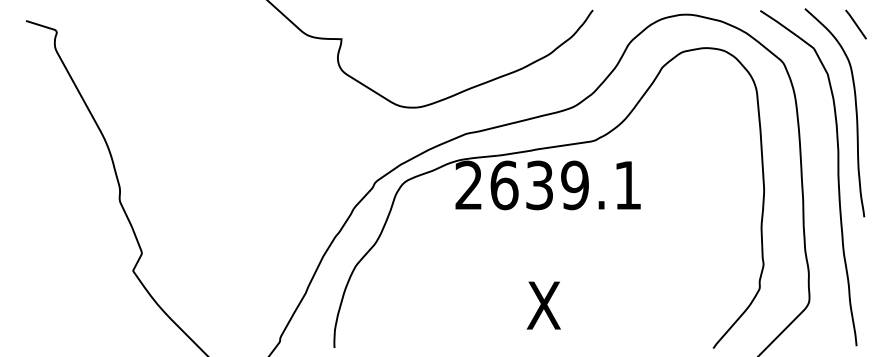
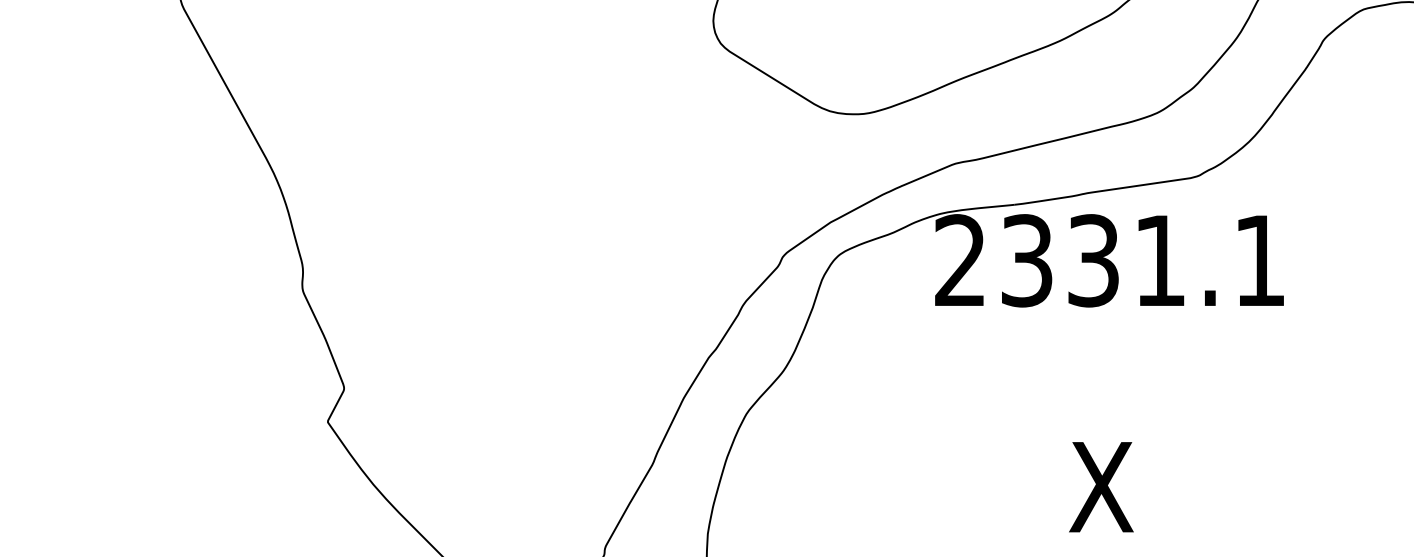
text: (539, 185) -> (1093, 260), 2639.1 -> 2331.1

